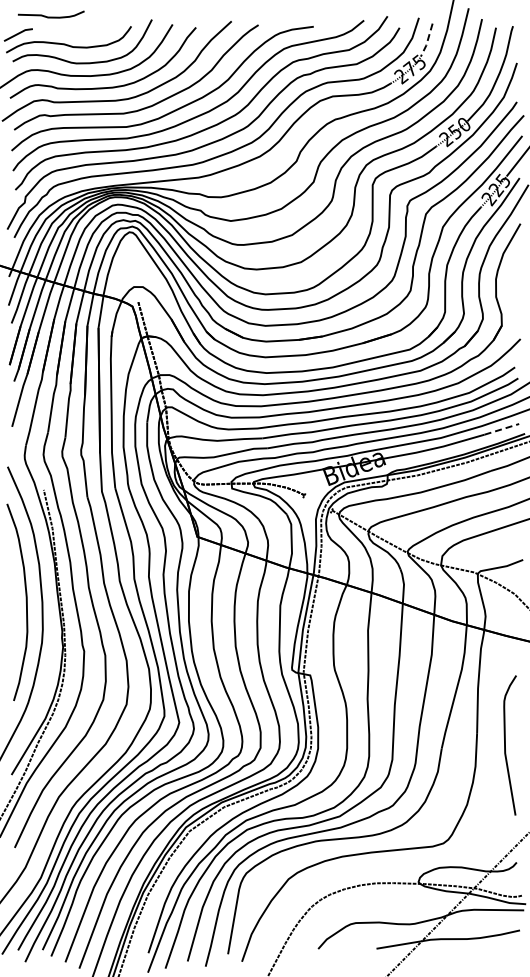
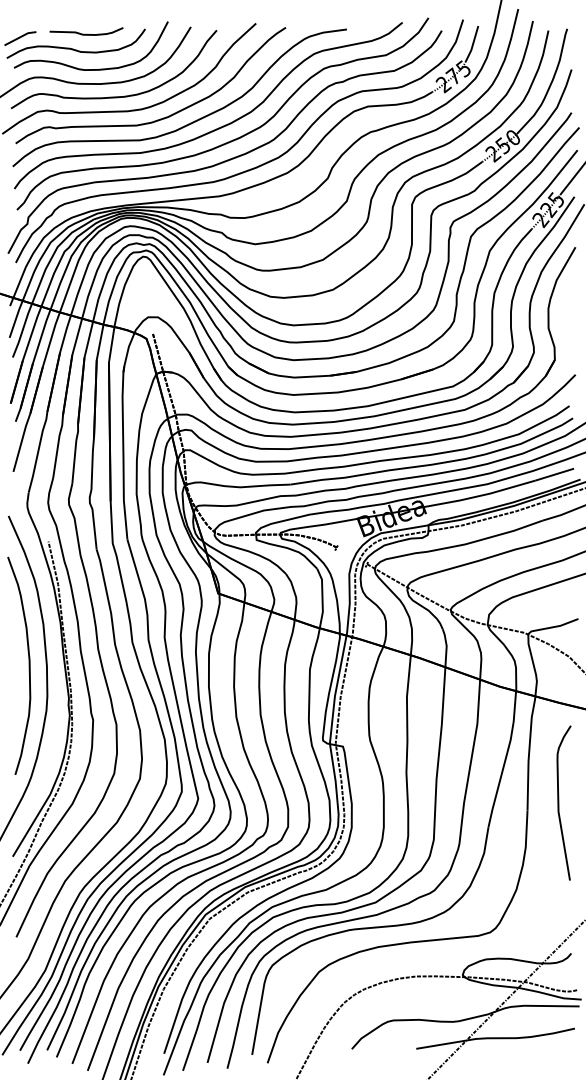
curve: (51, 16) -> (86, 33), moved
line: (427, 41) -> (472, 45), dashed -> solid
line: (502, 429) -> (555, 474), dashed -> solid
curve: (505, 745) -> (558, 803), moved

